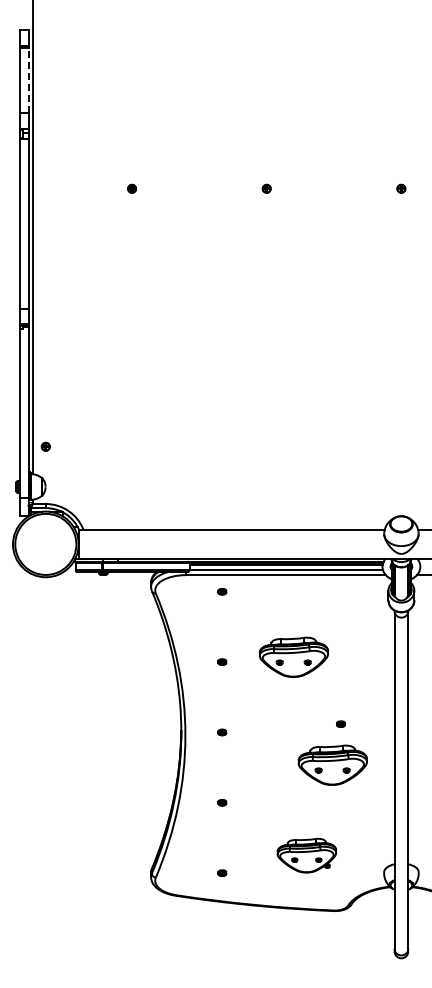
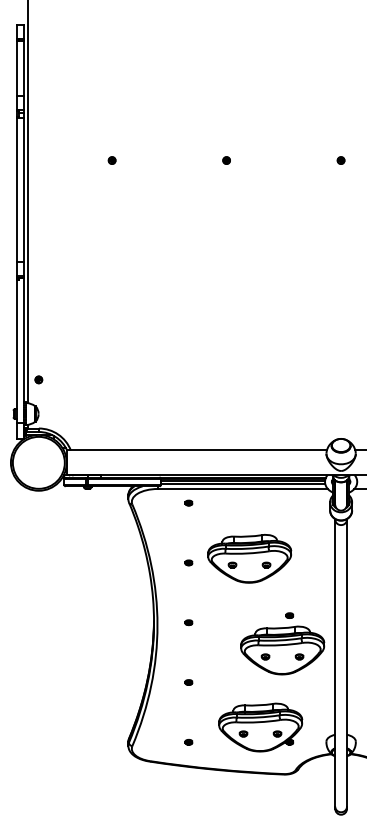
line: (28, 80) -> (24, 68), dashed -> solid
part: (293, 657) -> (249, 558), size x1.43
part: (332, 765) -> (282, 650), size x1.43
part: (306, 855) -> (260, 727), size x1.67

